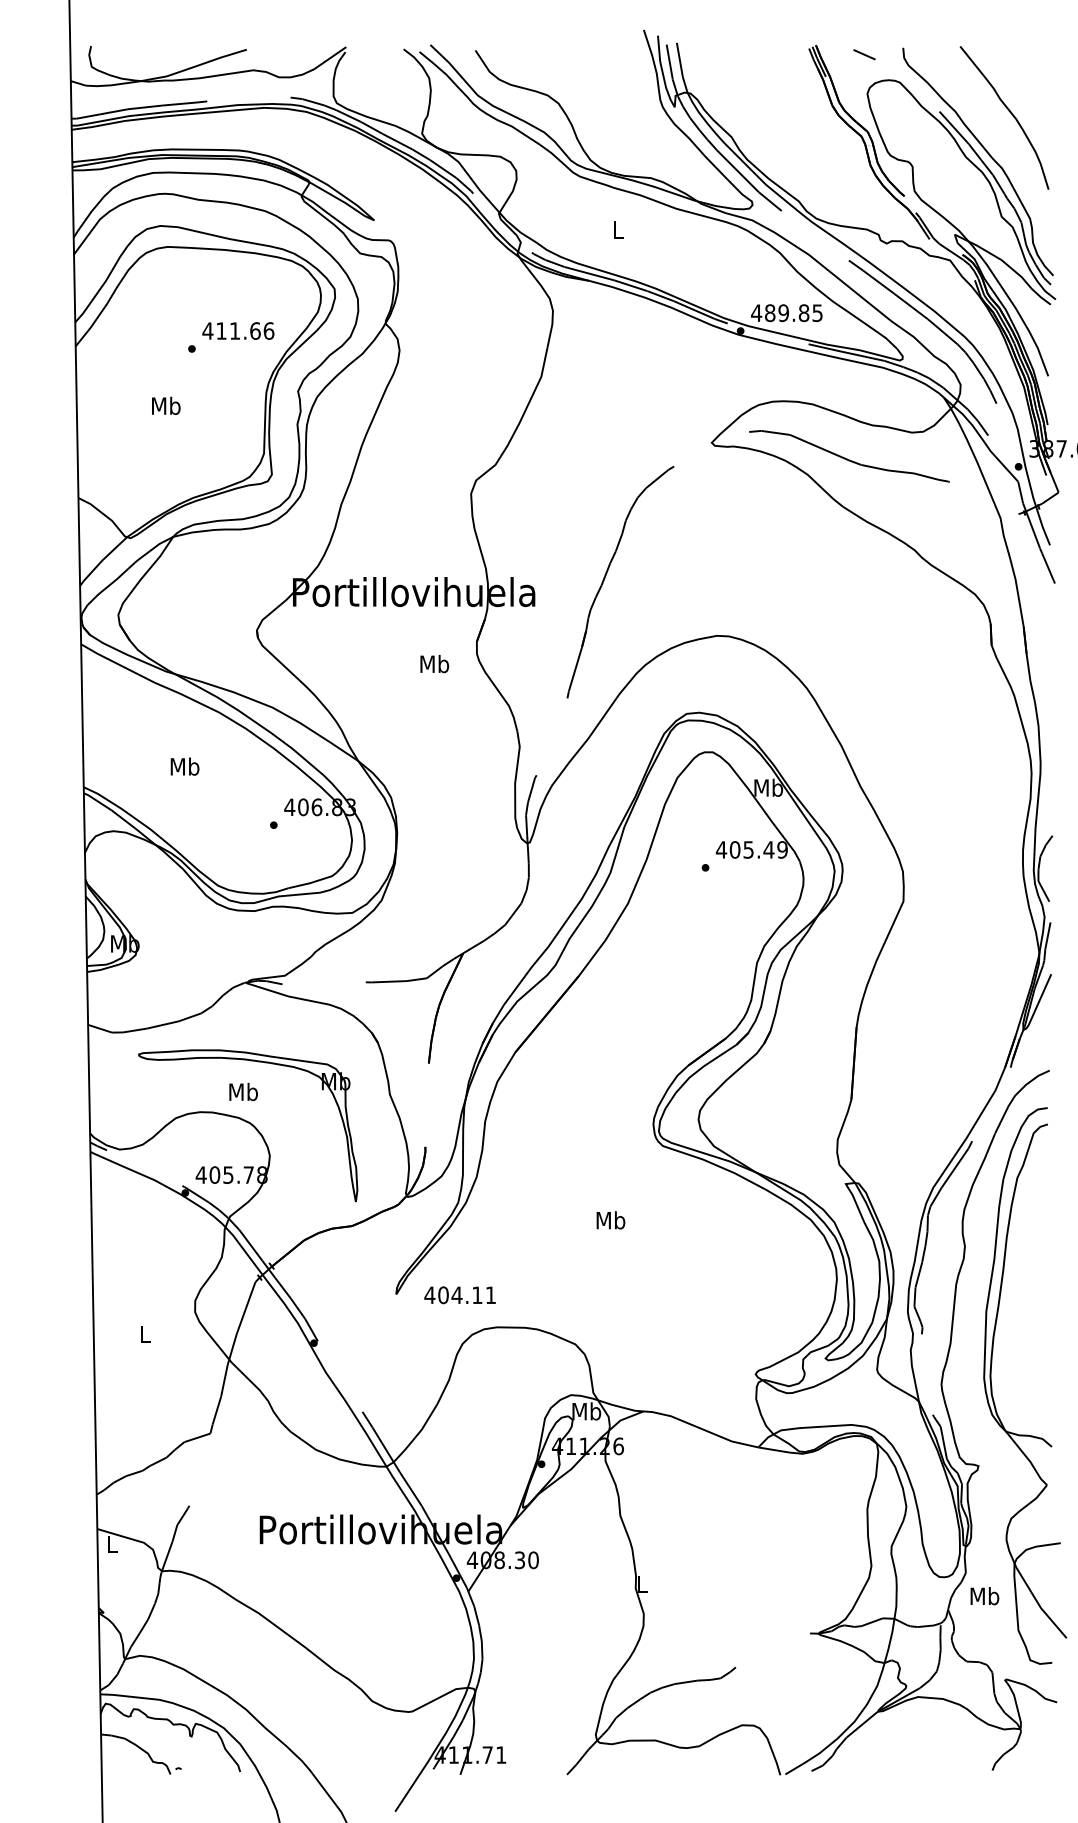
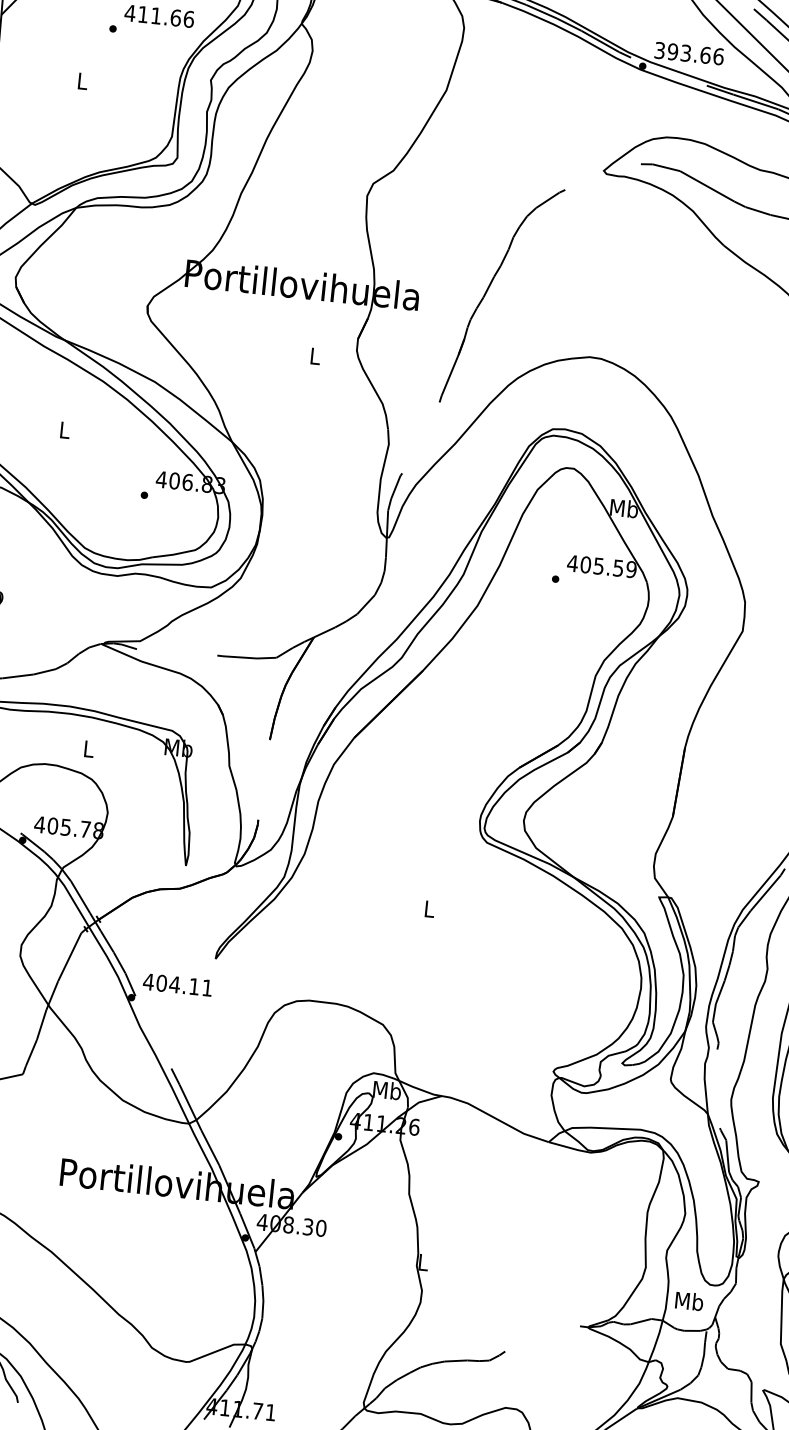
text: (787, 313) -> (689, 54), 489.85 -> 393.66
text: (166, 405) -> (82, 80), Mb -> L
text: (434, 664) -> (315, 356), Mb -> L
text: (184, 766) -> (64, 429), Mb -> L
text: (768, 849) -> (617, 567), 405.49 -> 405.59
text: (243, 1091) -> (88, 748), Mb -> L
text: (610, 1220) -> (429, 909), Mb -> L
text: (459, 1295) -> (177, 985), moved
text: (984, 1596) -> (689, 1301), moved

